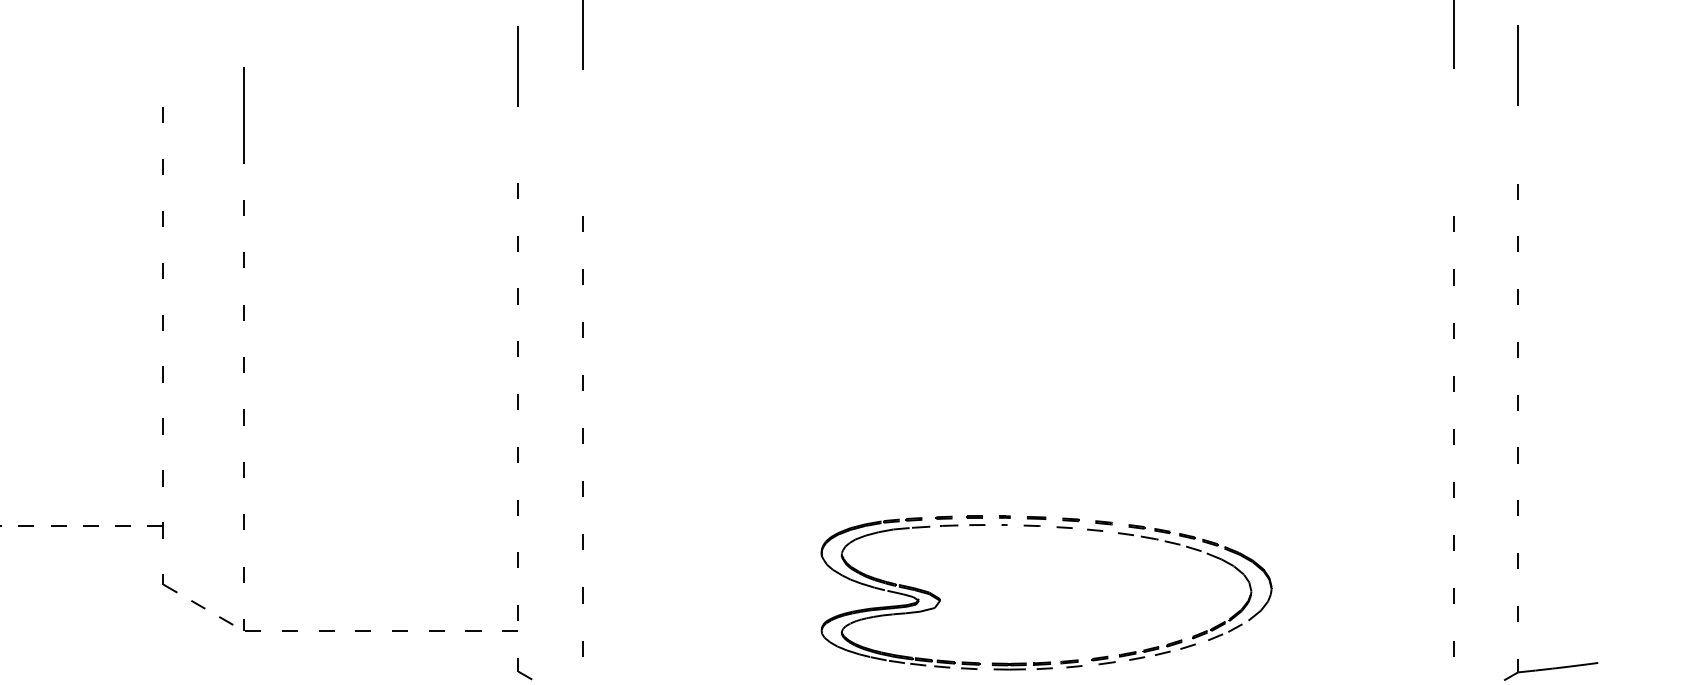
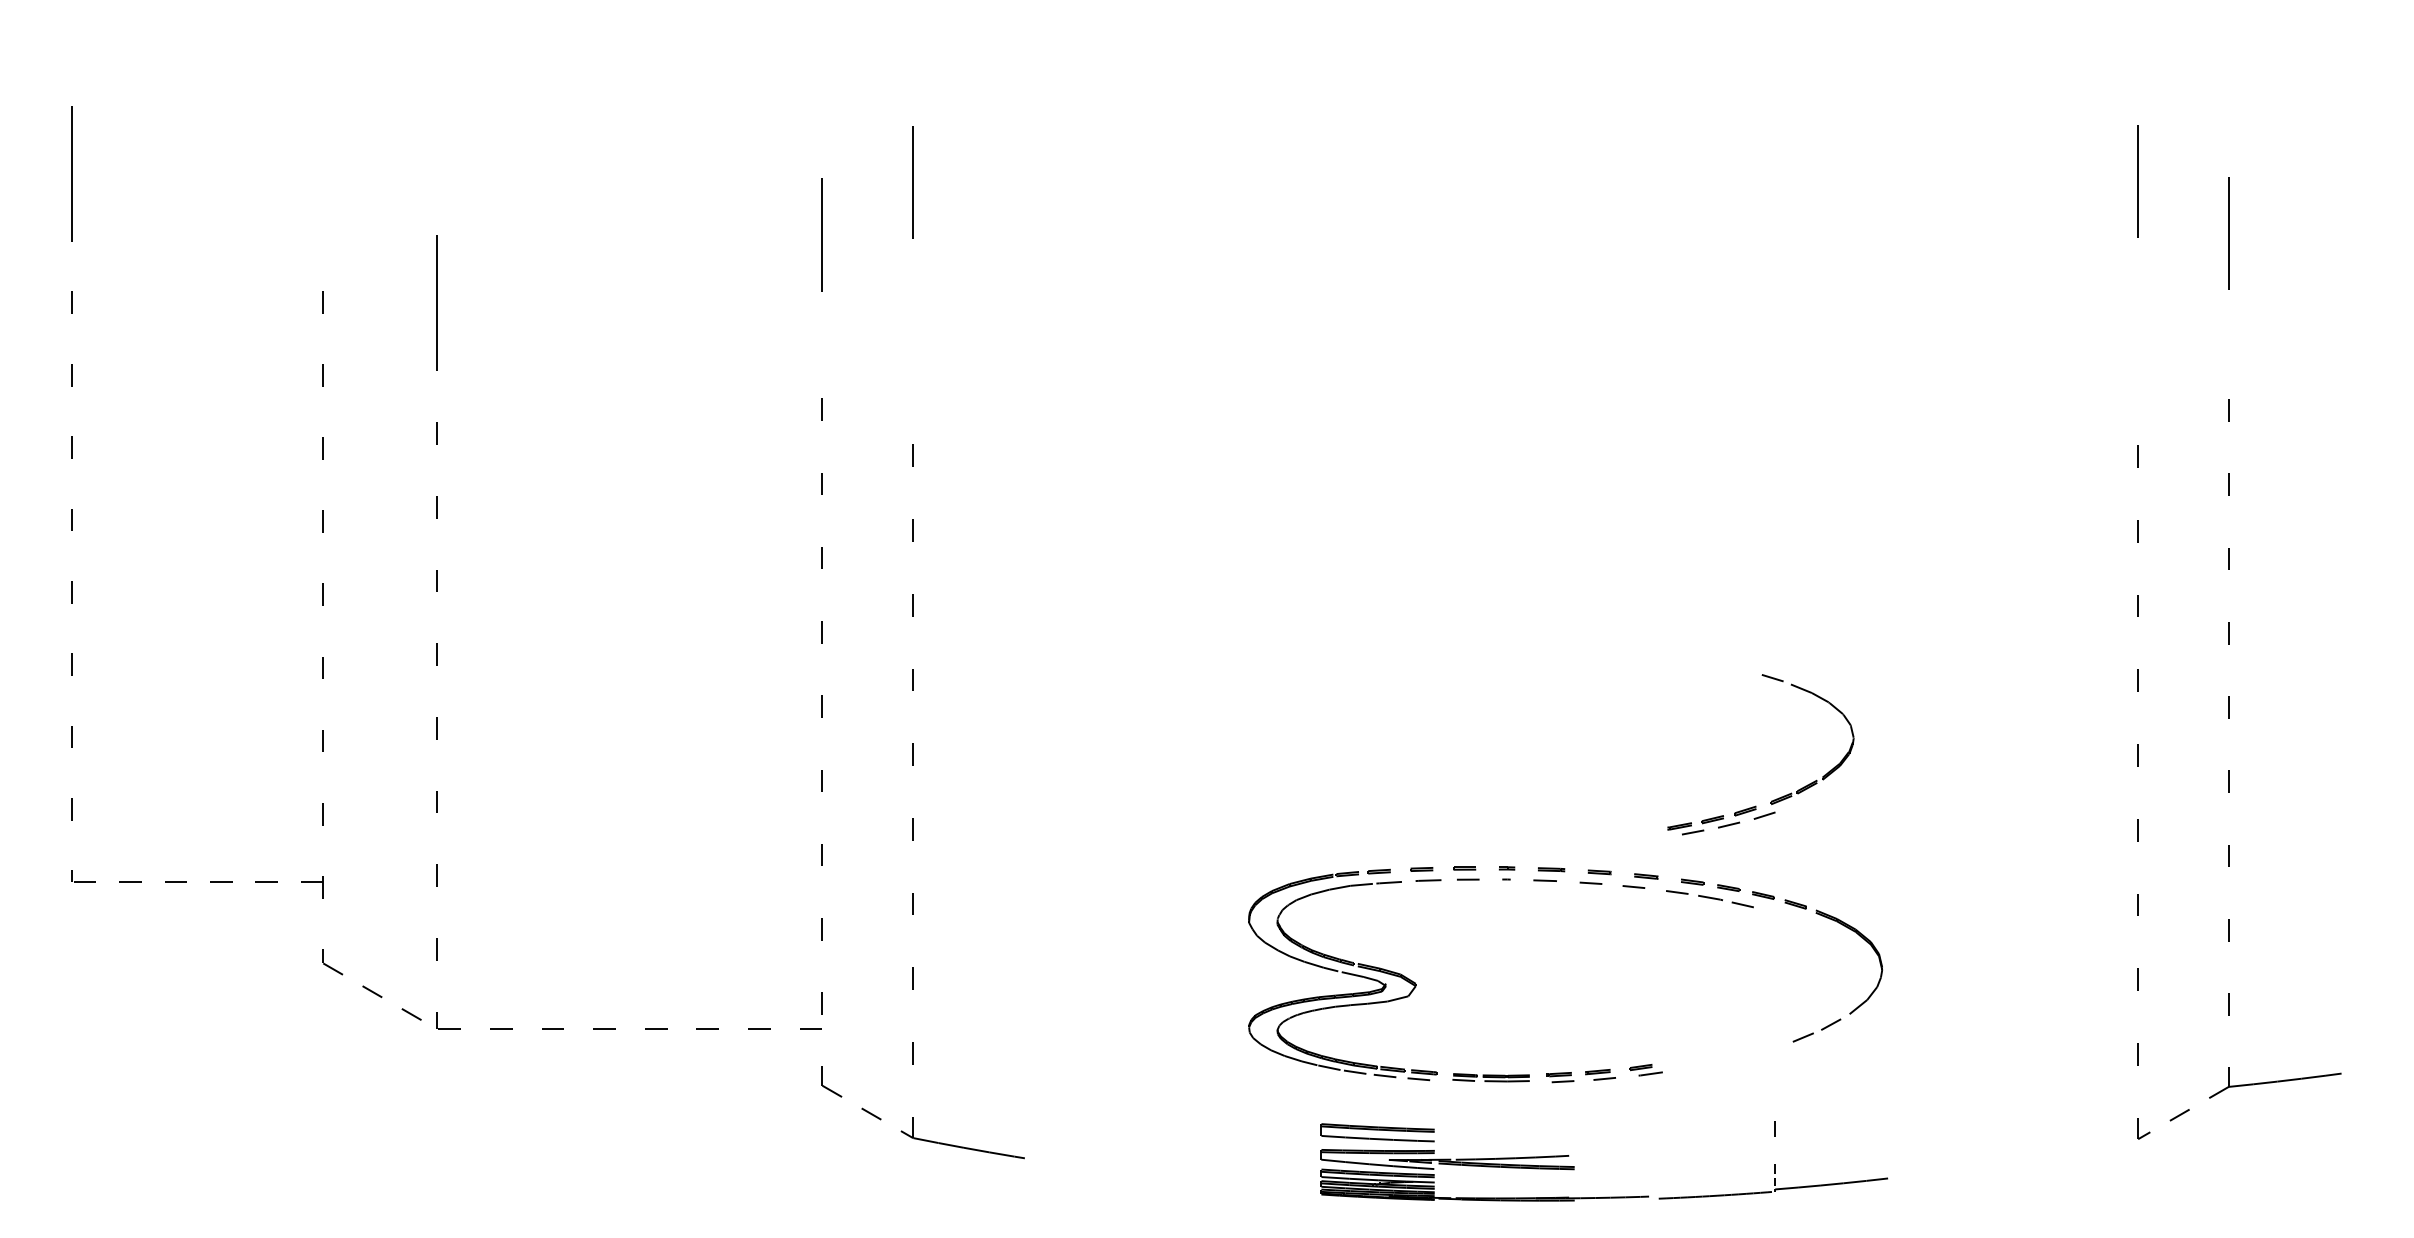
part: (1196, 634) -> (1776, 798), moved
part: (993, 665) -> (1491, 1077), size x0.7

